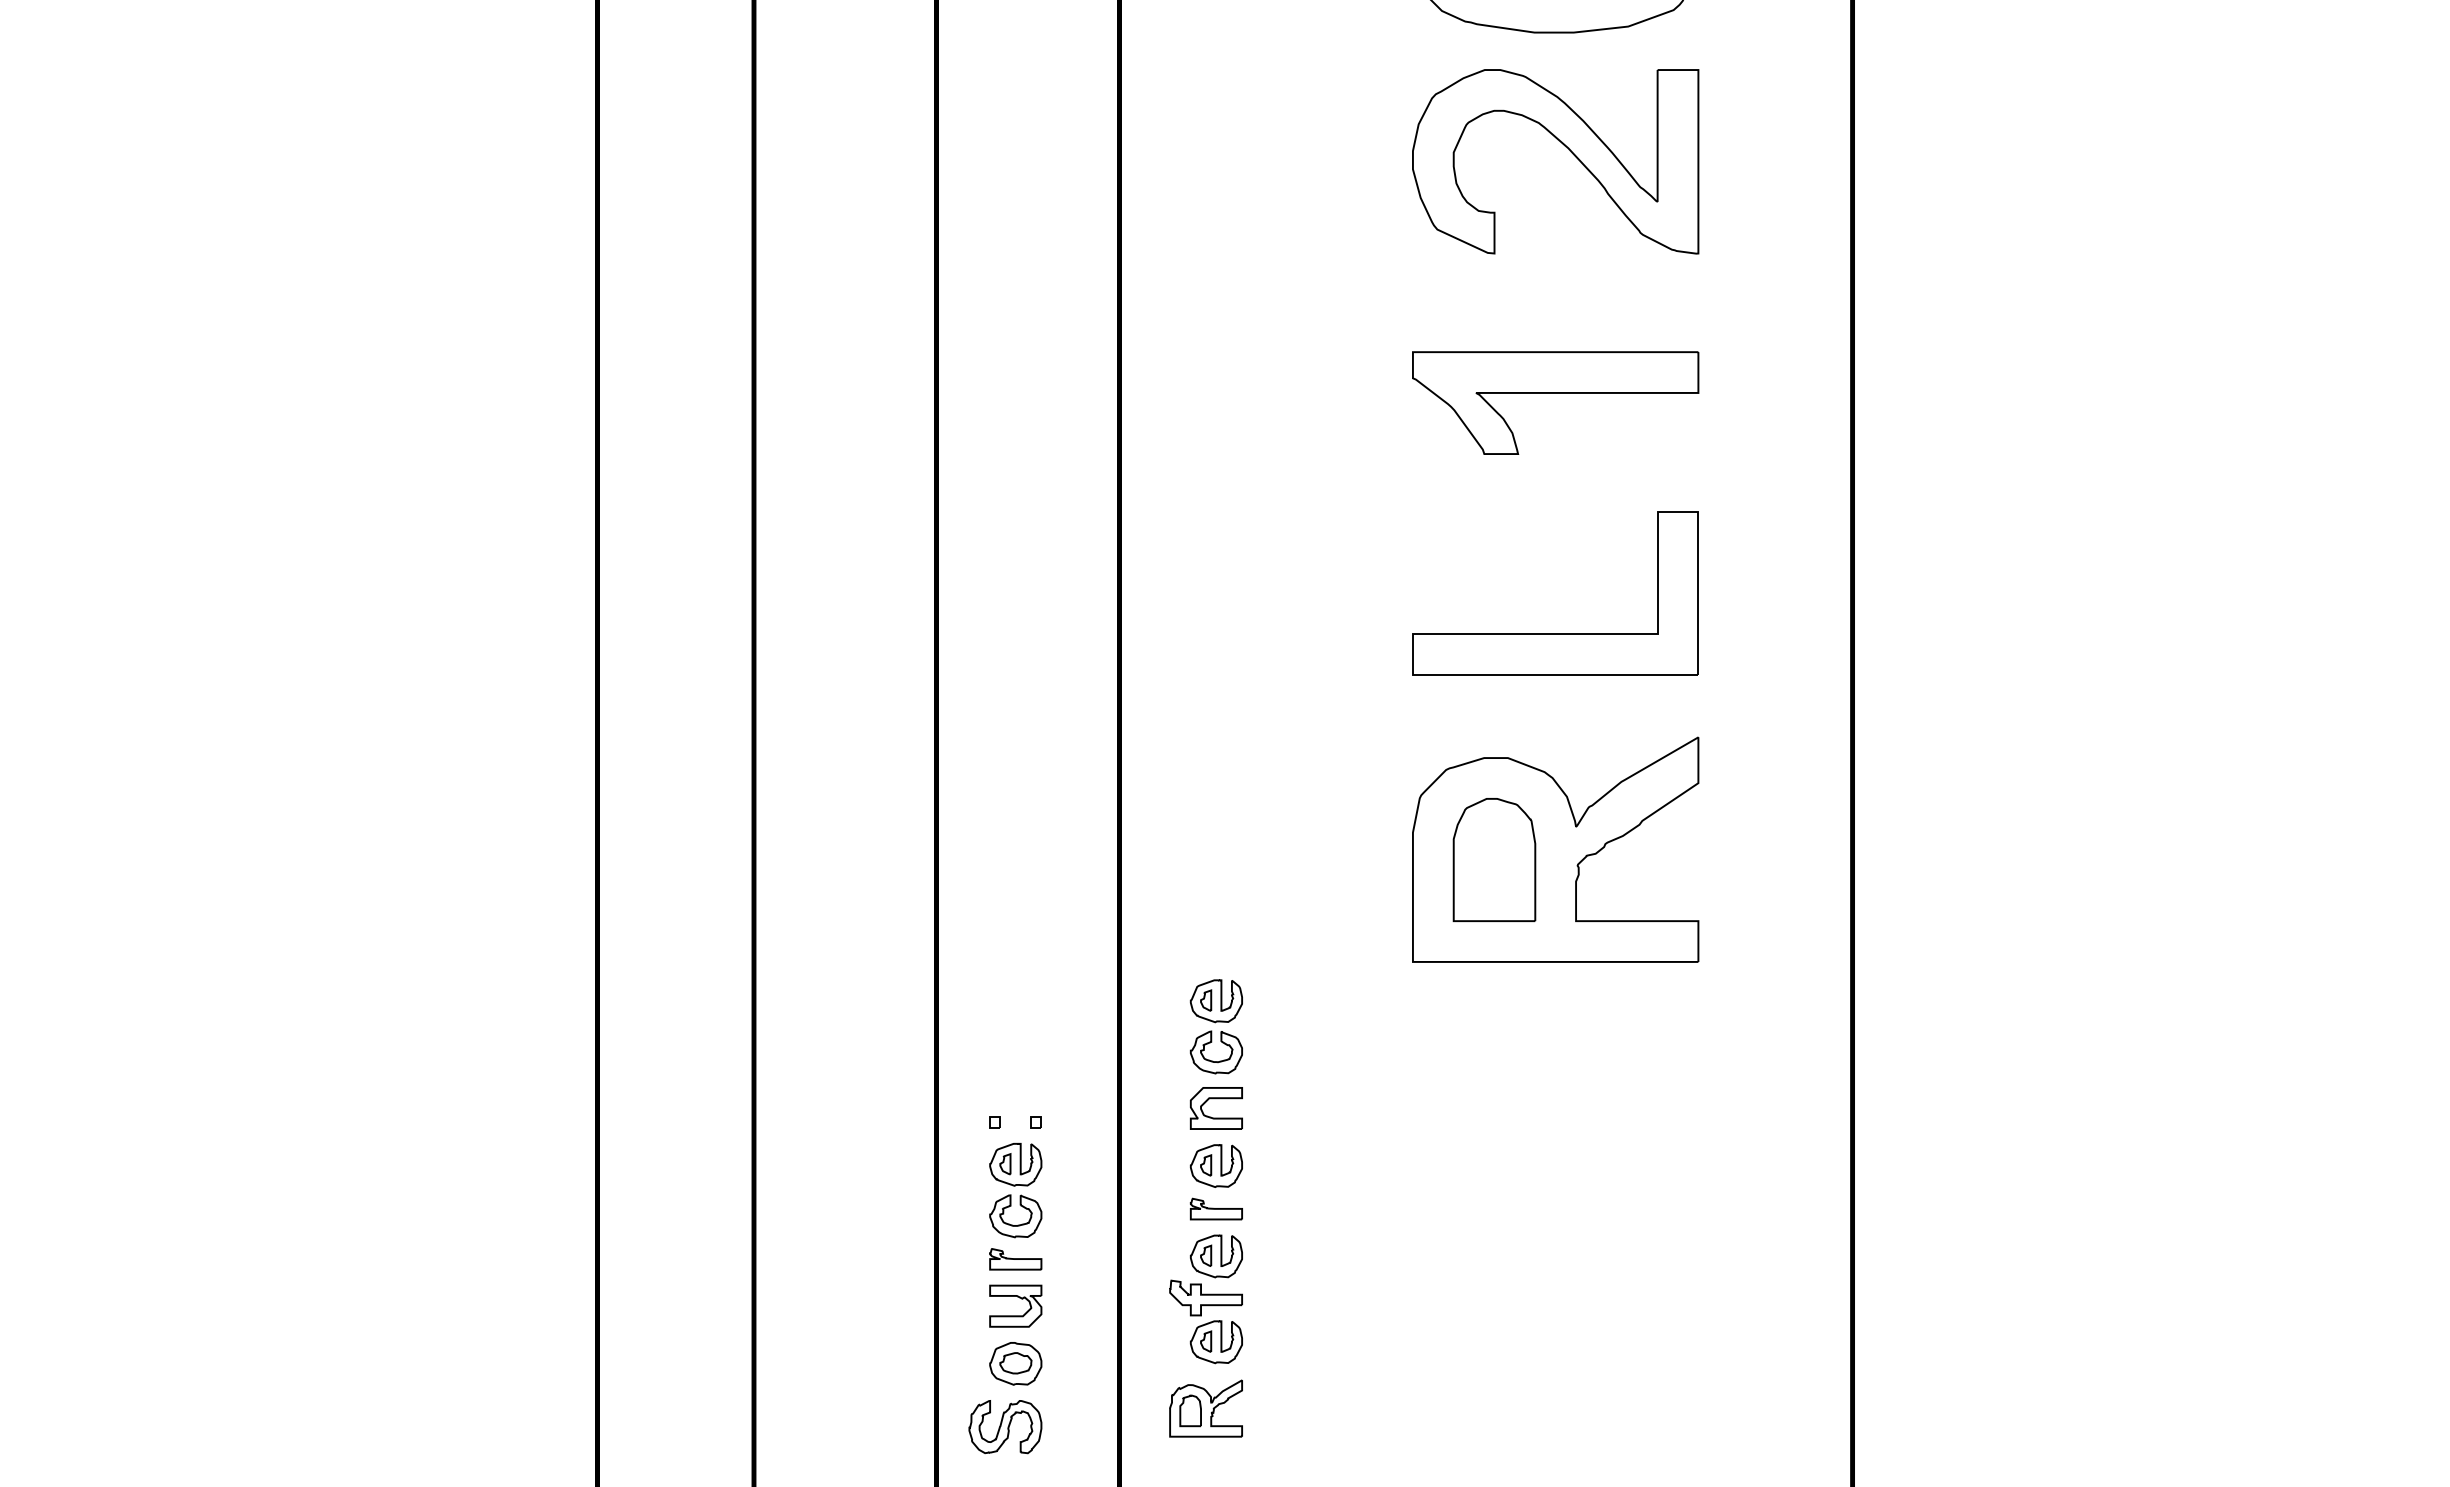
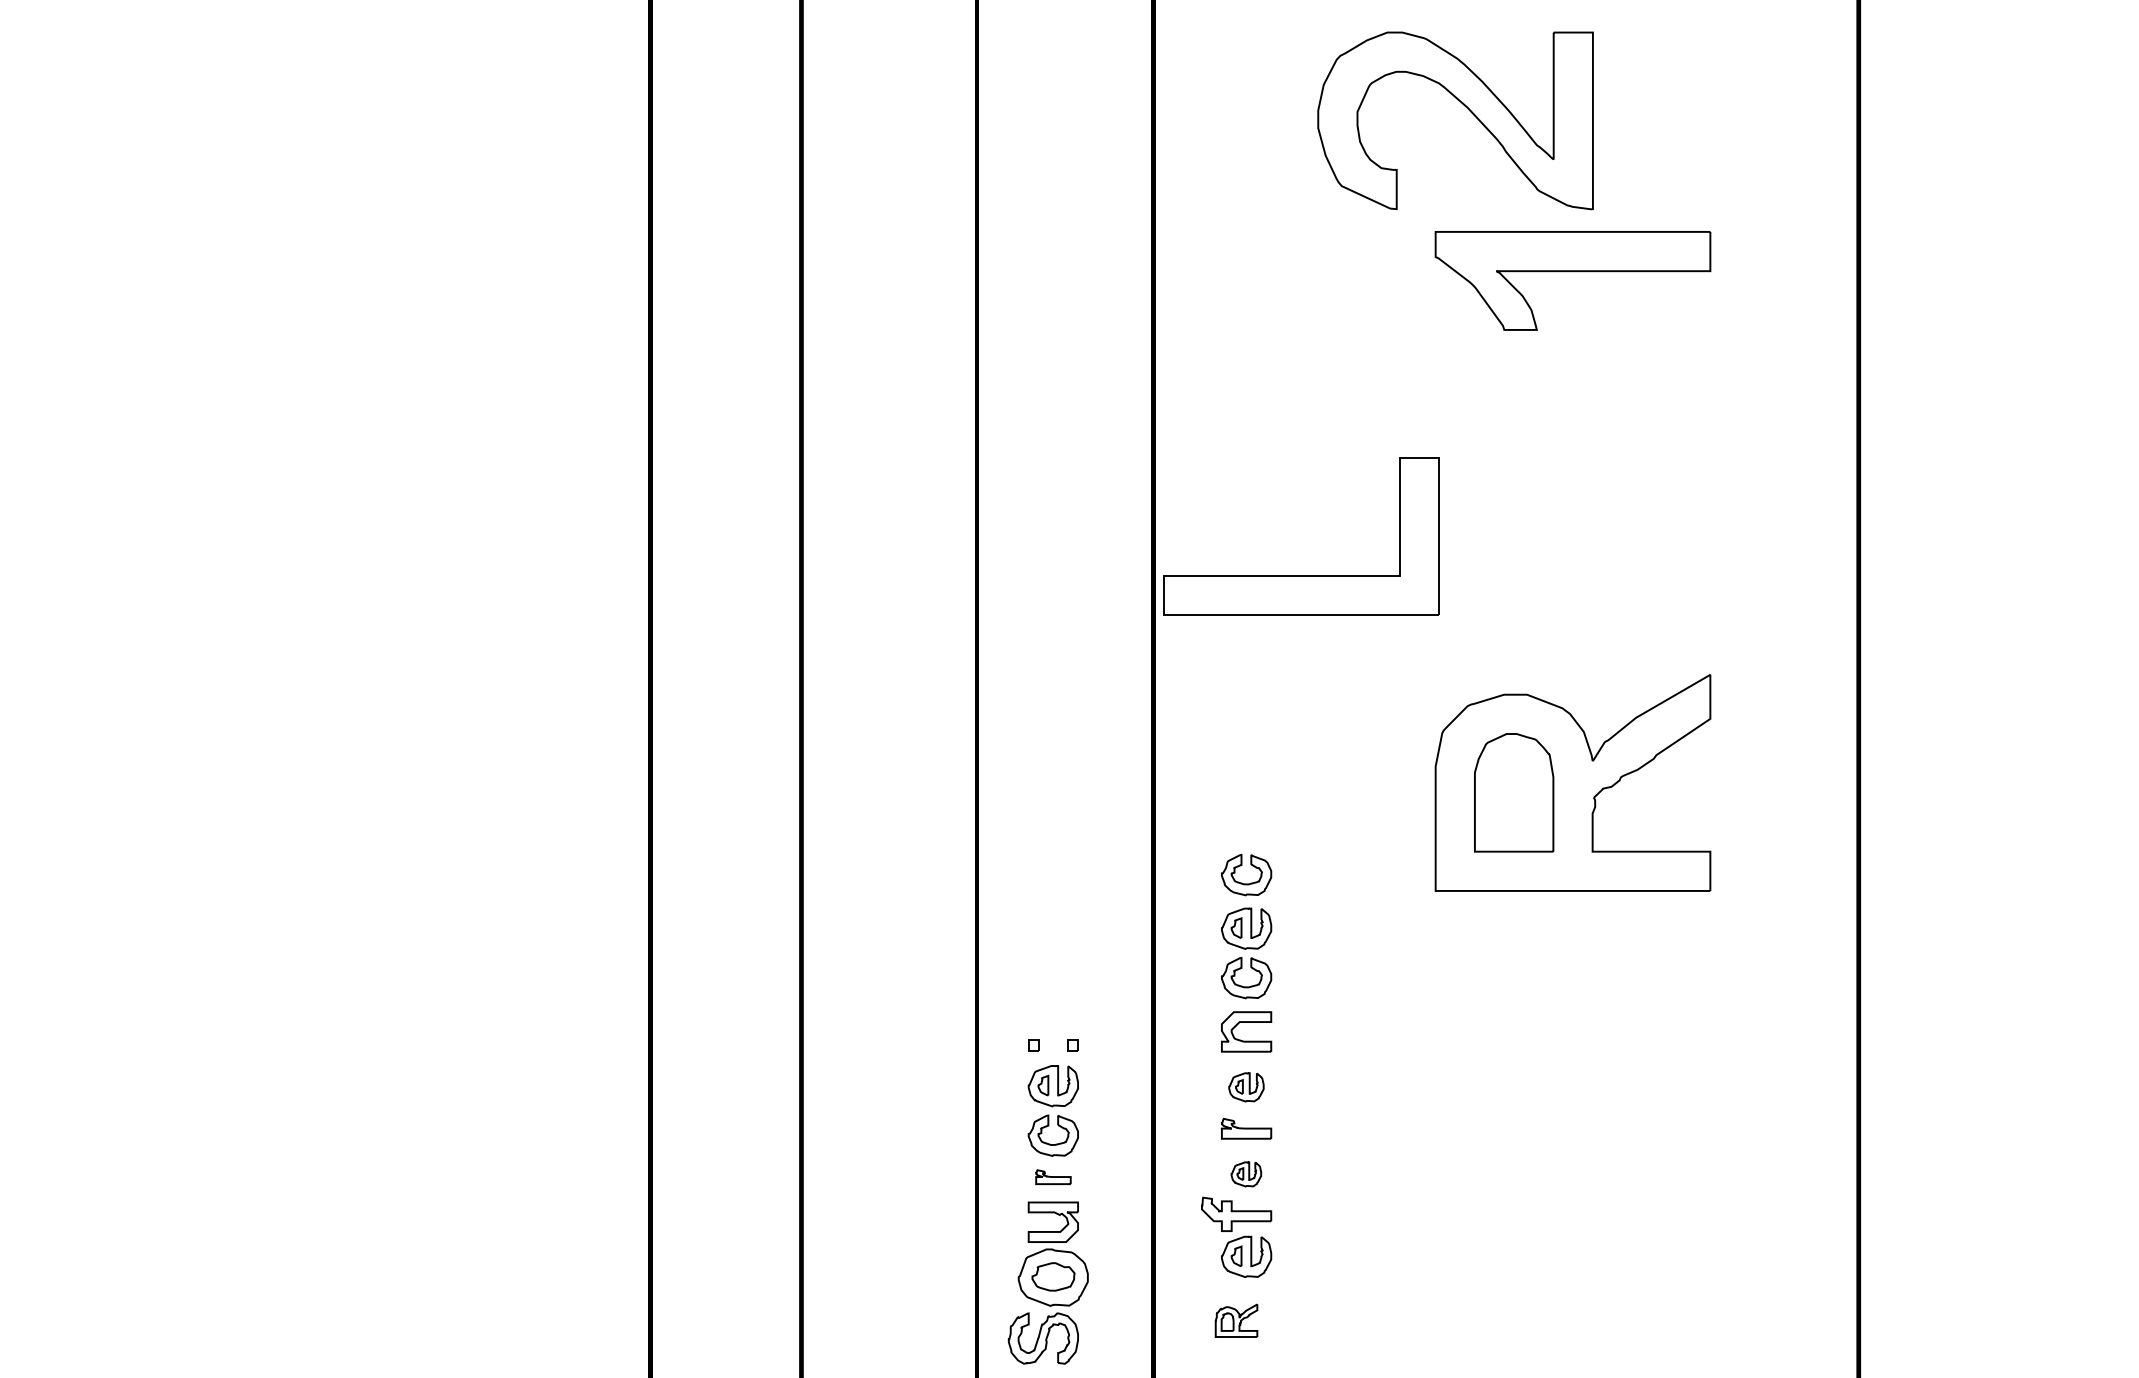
part: (1565, 147) -> (1465, 107), moved
part: (1555, 393) -> (1572, 271), moved
part: (1555, 633) -> (1301, 574), moved
part: (1212, 953) -> (1242, 882), added
part: (1215, 1165) -> (1245, 1086), size x0.7
part: (1215, 1256) -> (1245, 1174), size x0.6
part: (1015, 1259) -> (1053, 1177), size x0.7
part: (1015, 1363) -> (1053, 1277), size x1.4
part: (1205, 1408) -> (1235, 1320), size x0.6

